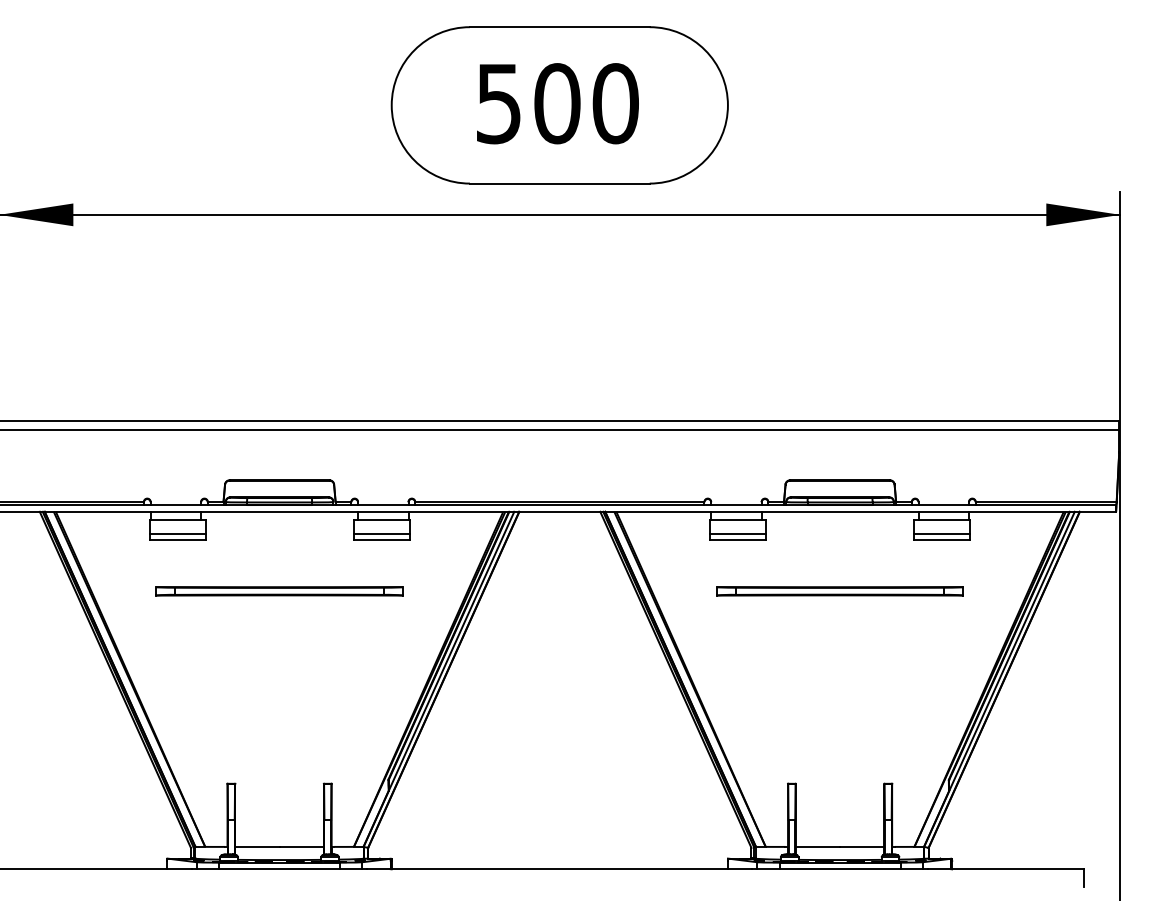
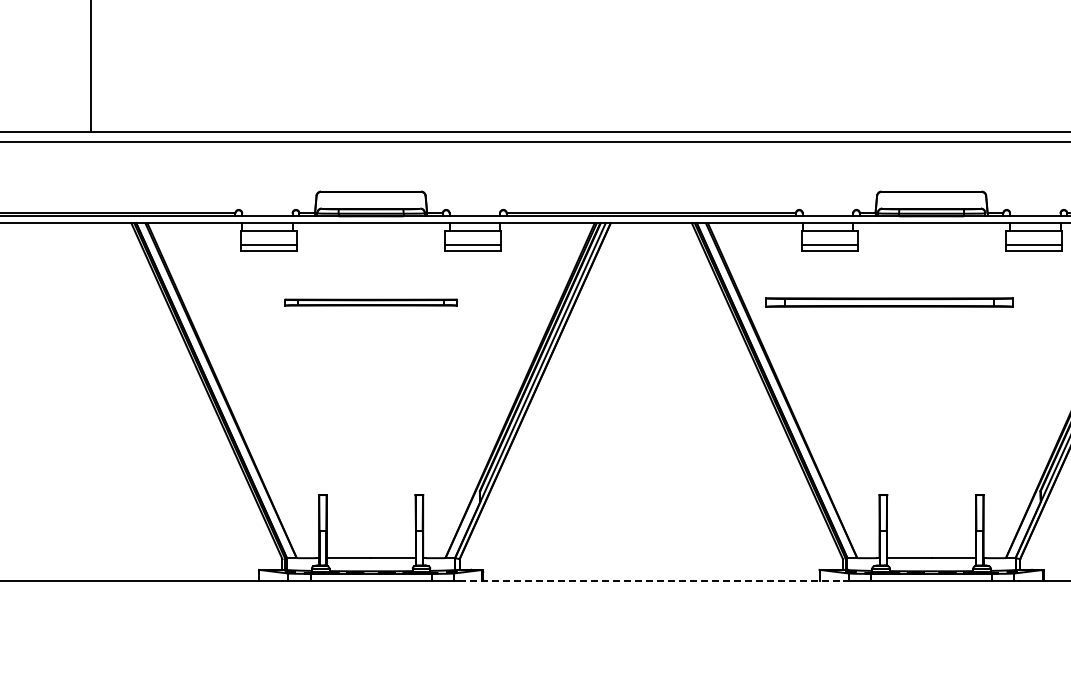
part: (279, 591) -> (371, 302), size x0.7
part: (839, 591) -> (889, 302), moved
line: (559, 869) -> (651, 580), solid -> dashed

